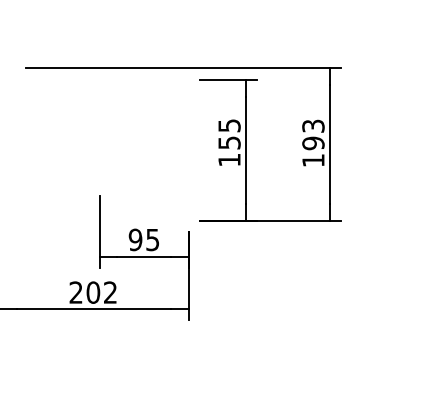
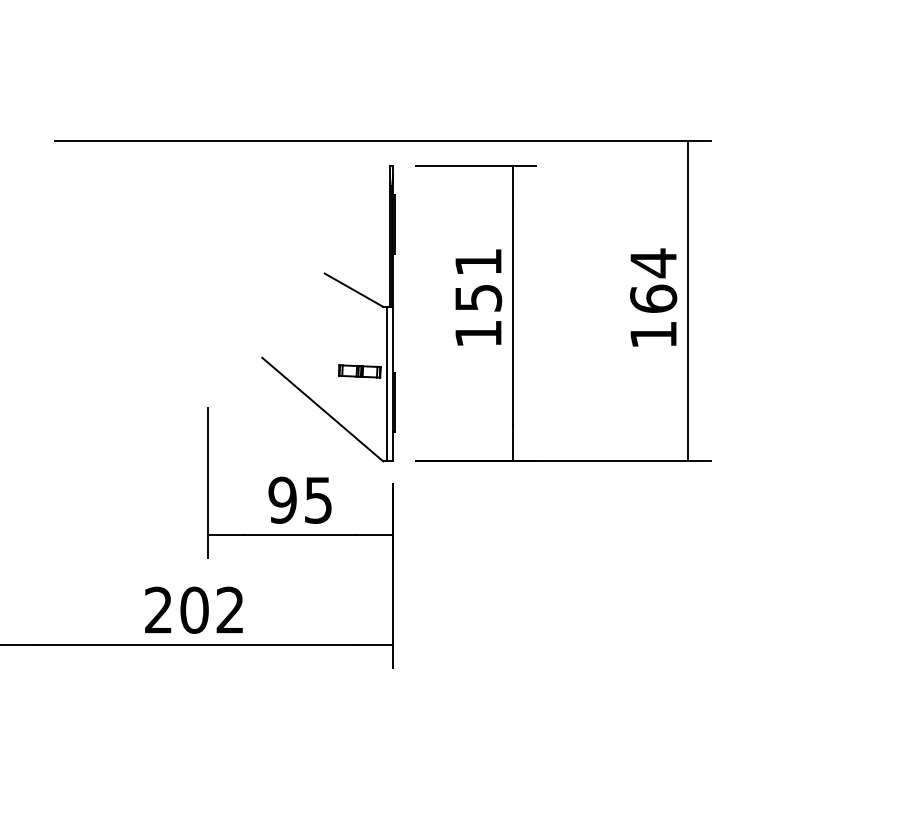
text: (229, 125) -> (478, 261), 155 -> 151
text: (313, 134) -> (653, 280), 193 -> 164
part: (164, 137) -> (342, 286), added

